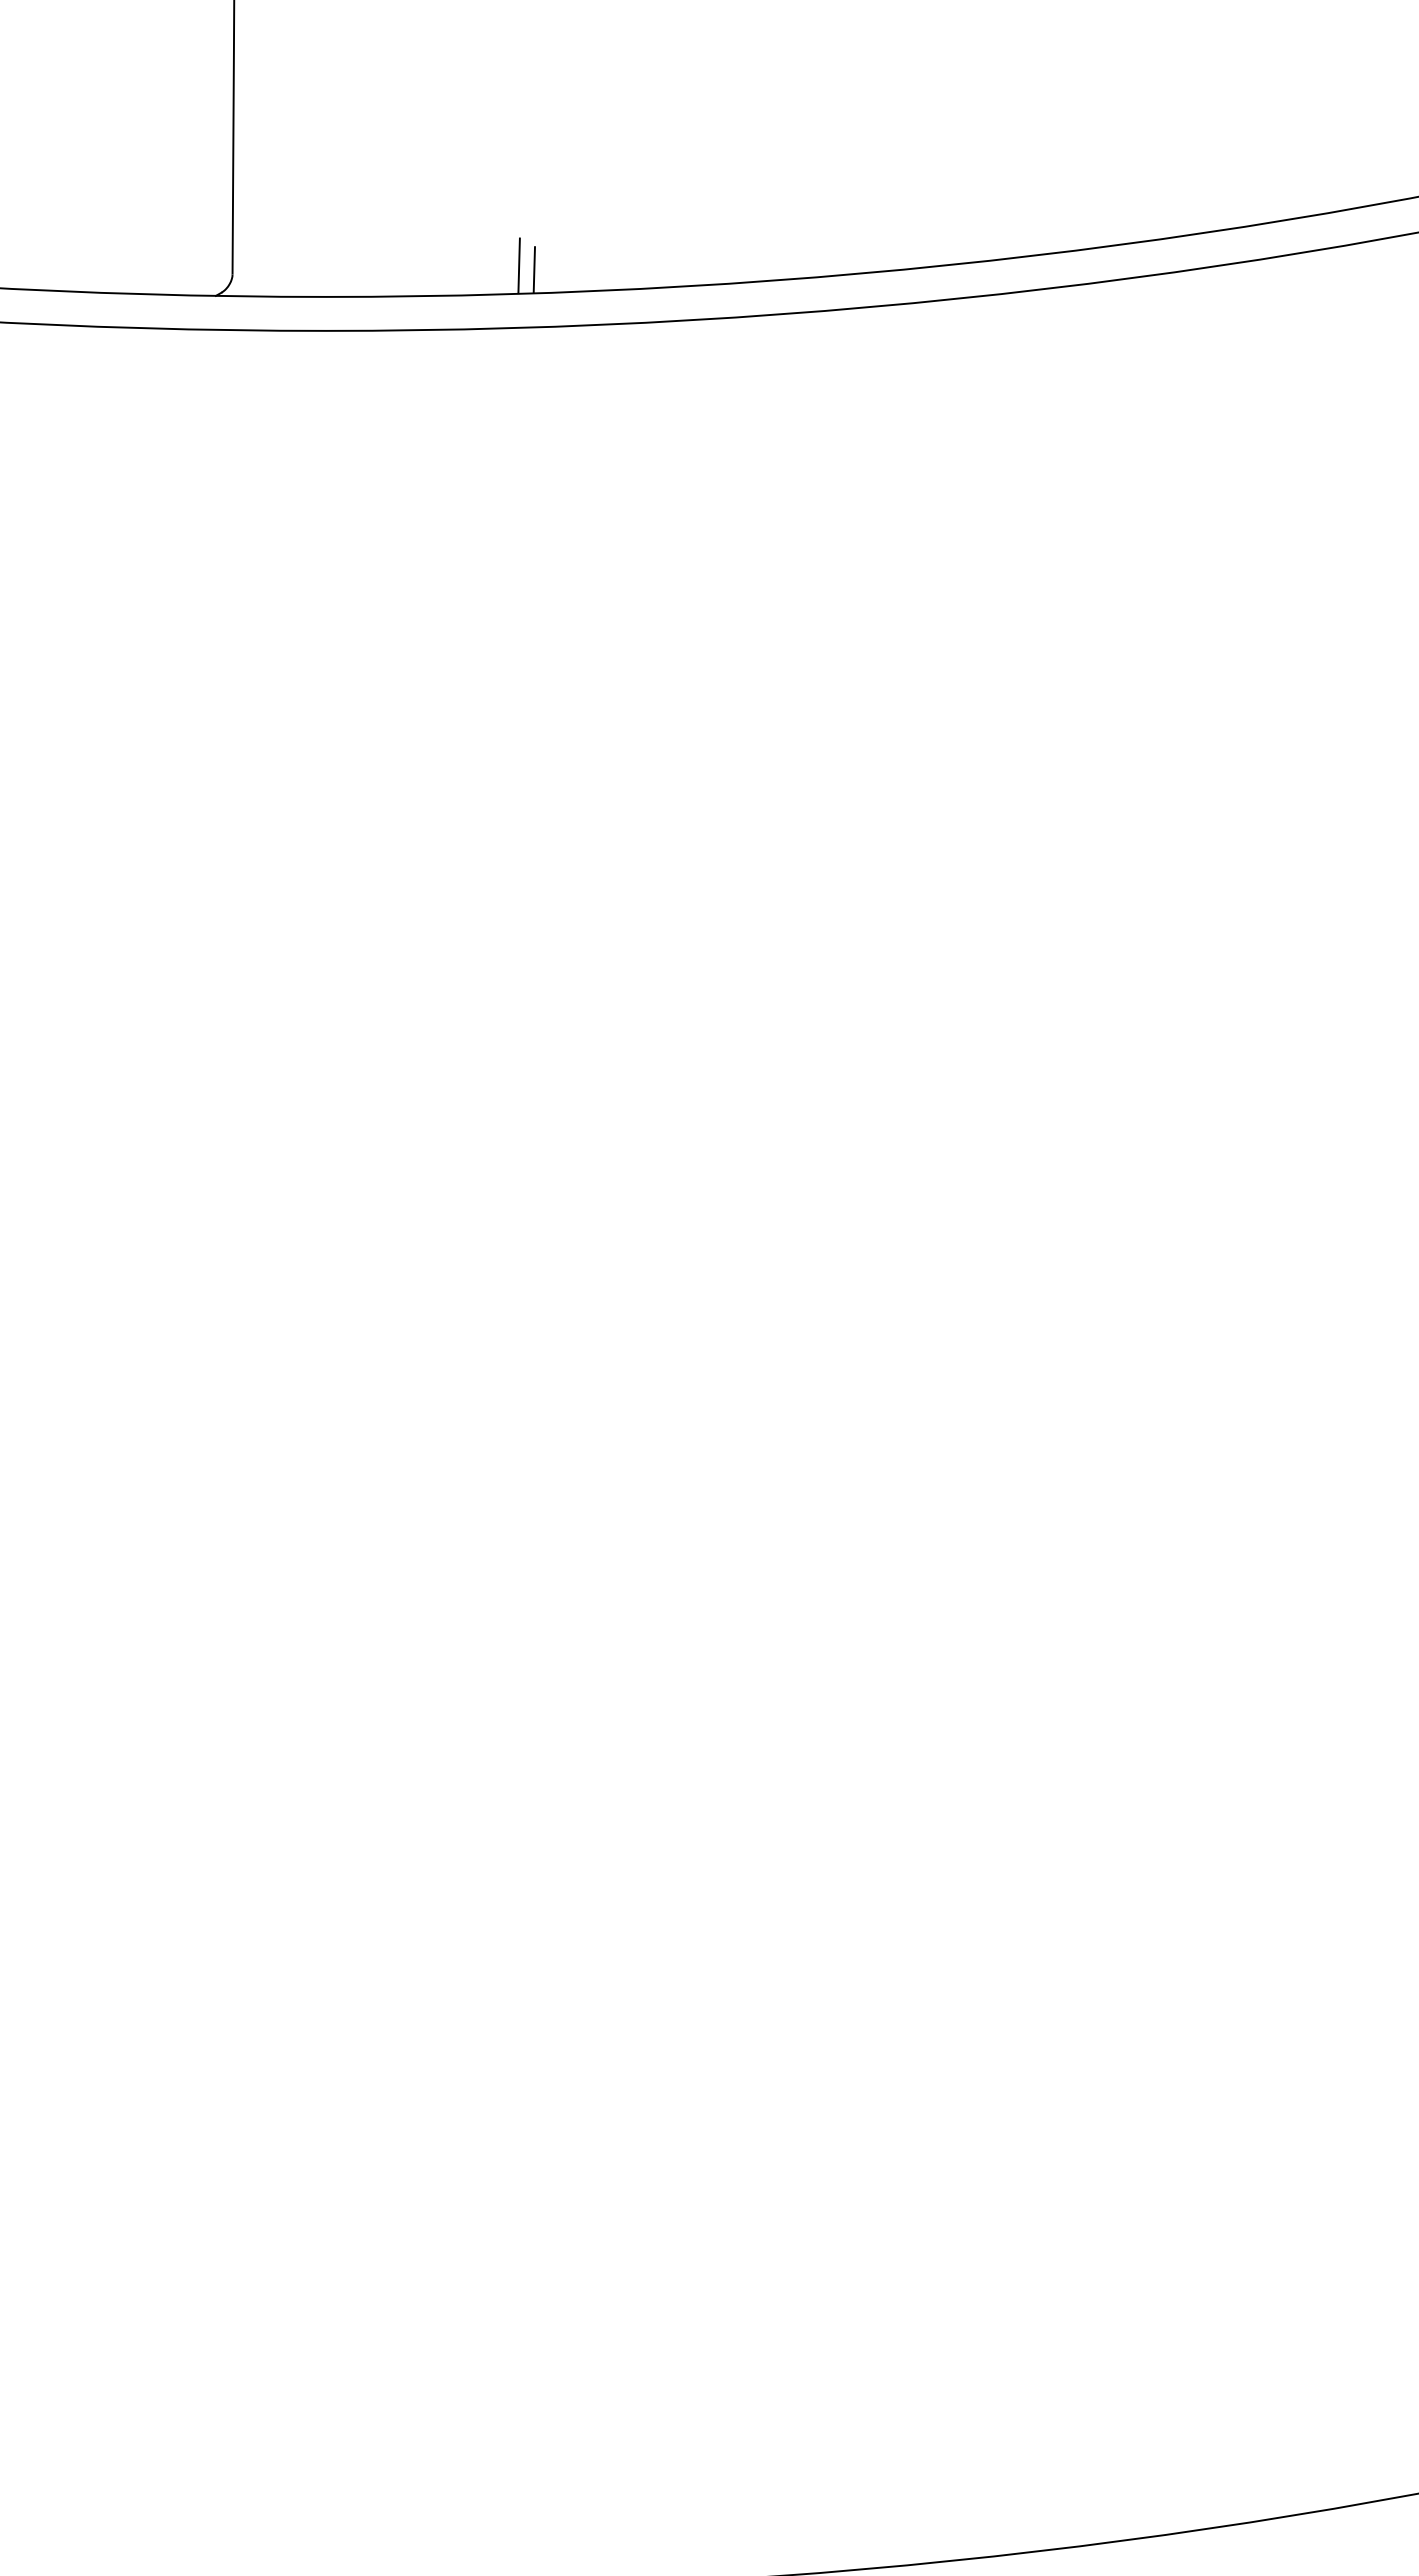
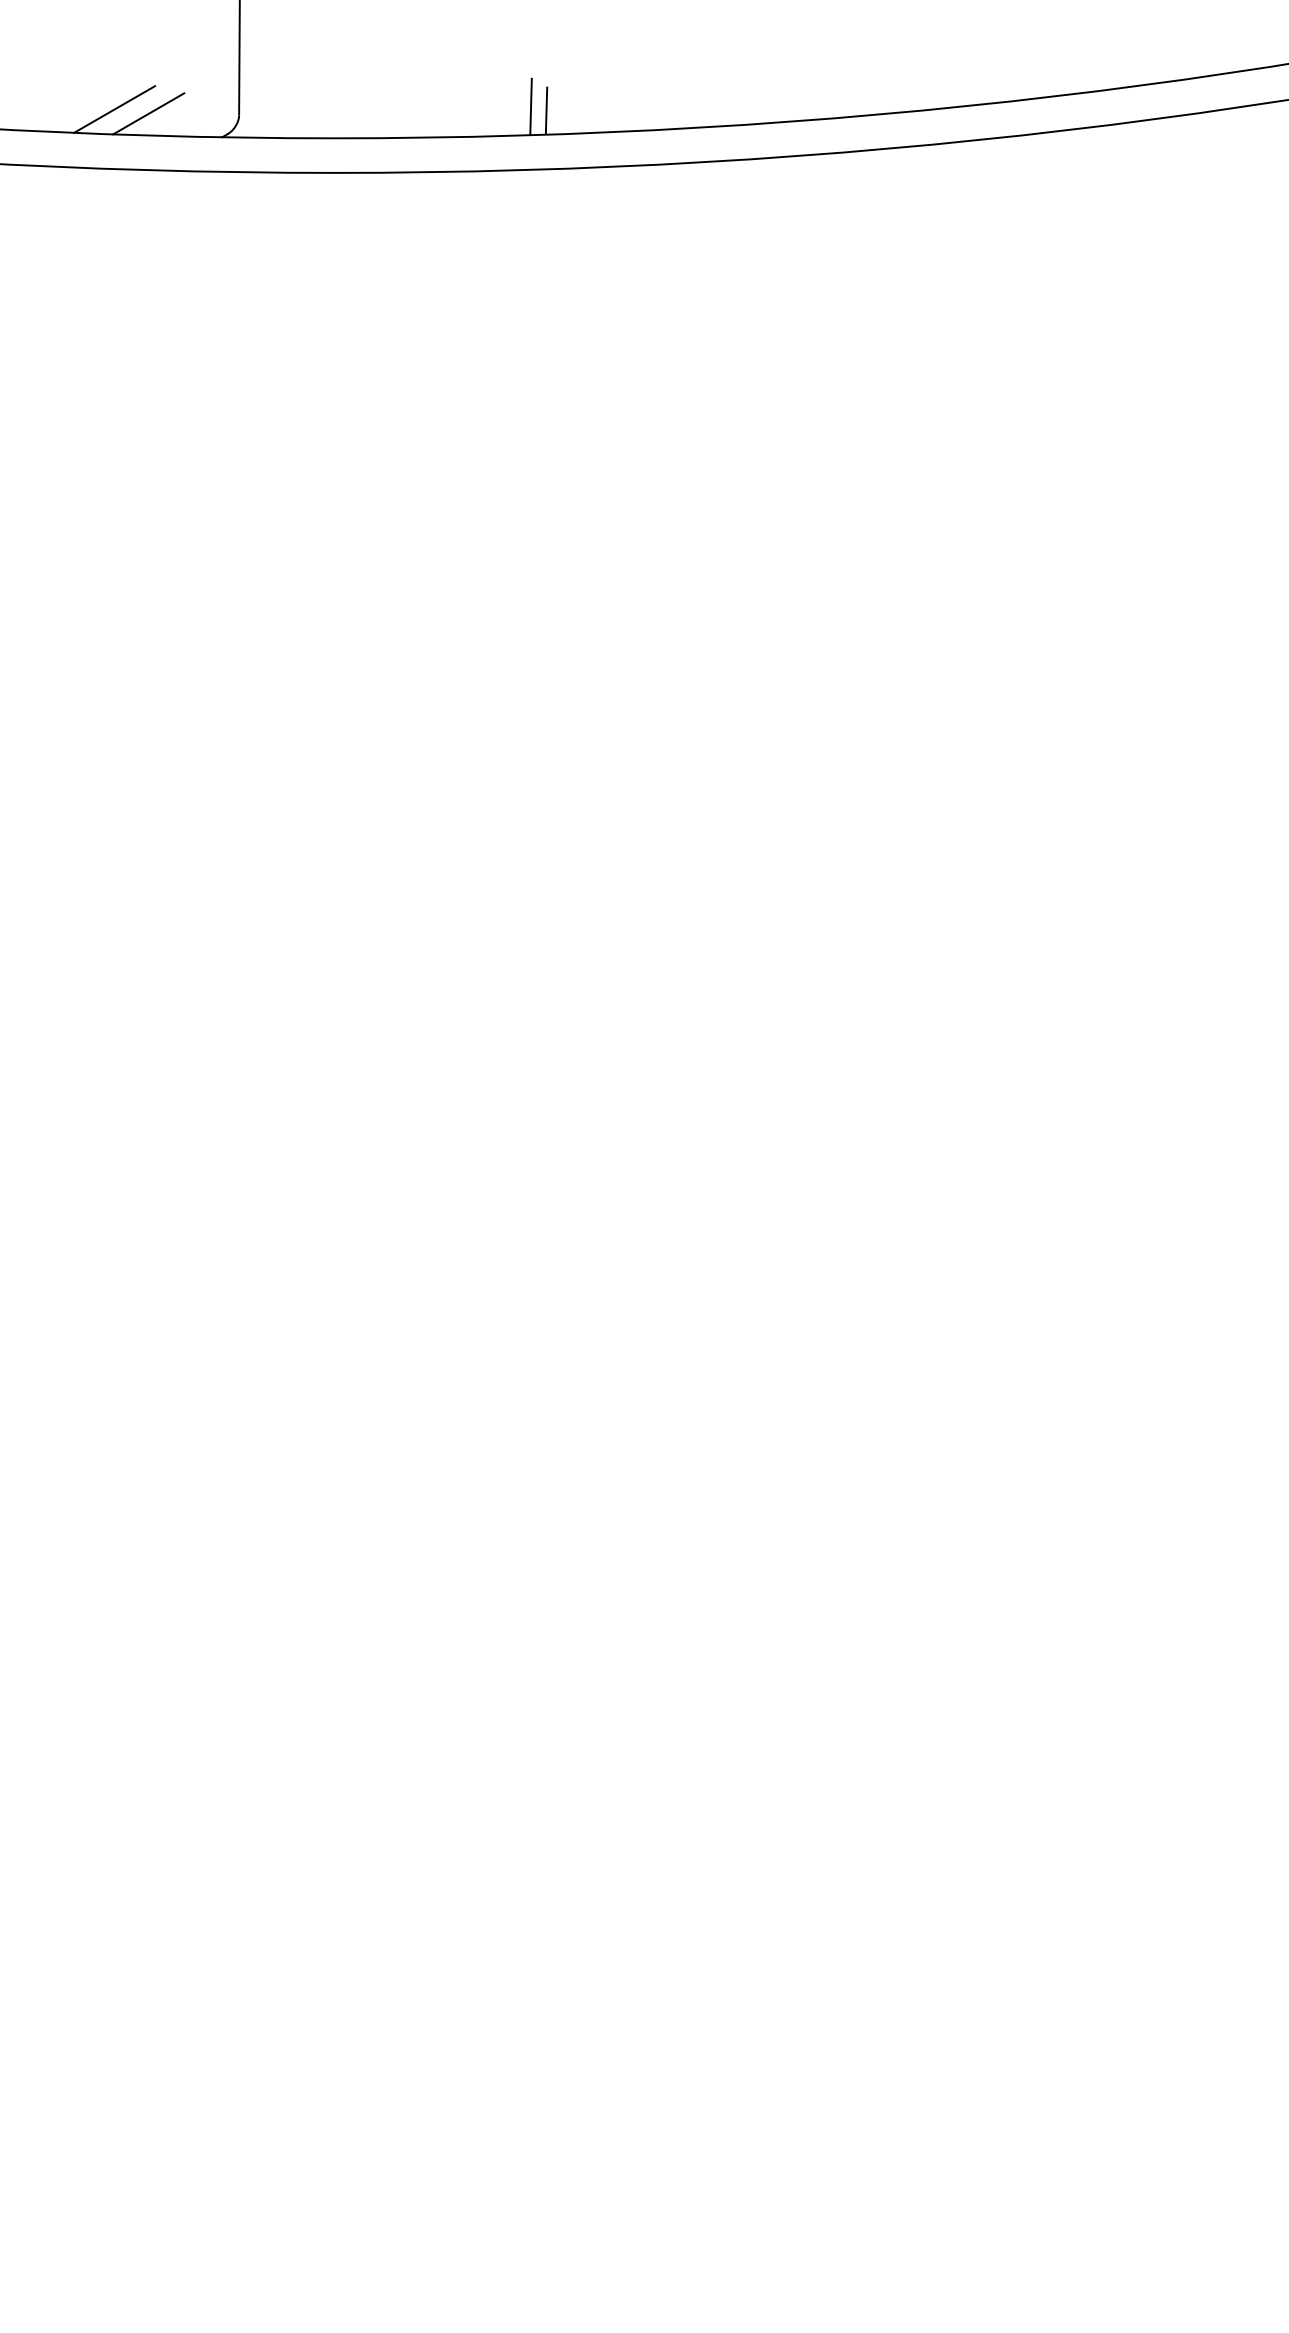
line: (110, 268) -> (114, 109), added
line: (143, 272) -> (148, 113), added

